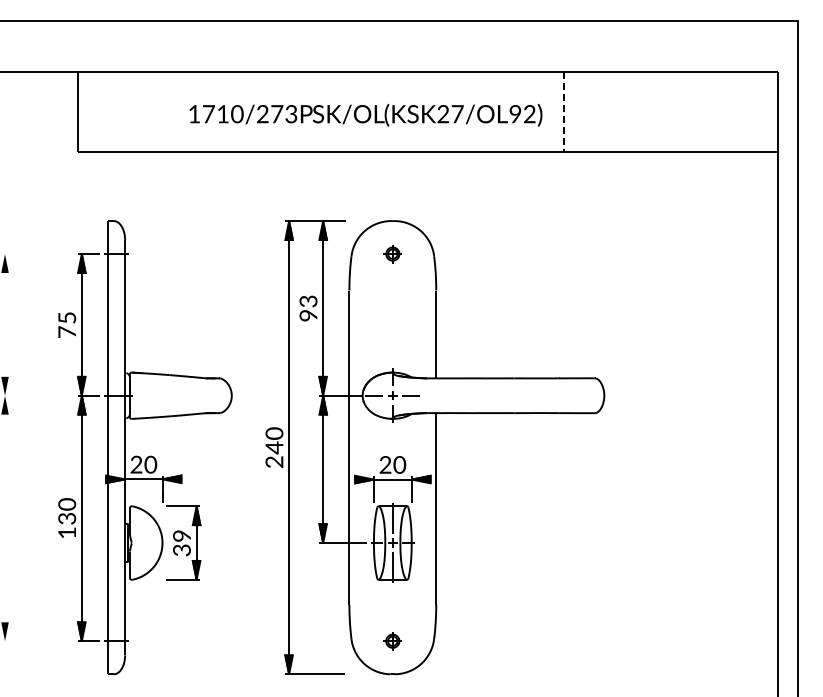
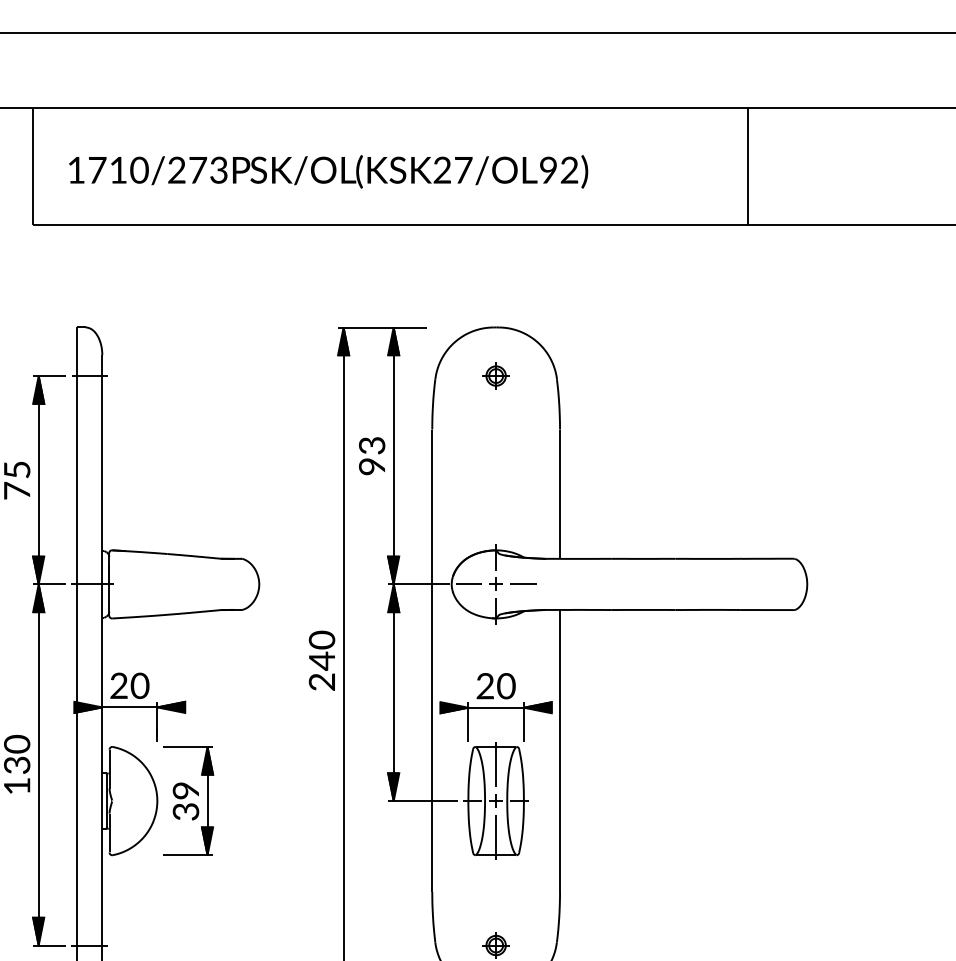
line: (564, 111) -> (748, 166), dashed -> solid
text: (365, 115) -> (327, 172), moved

